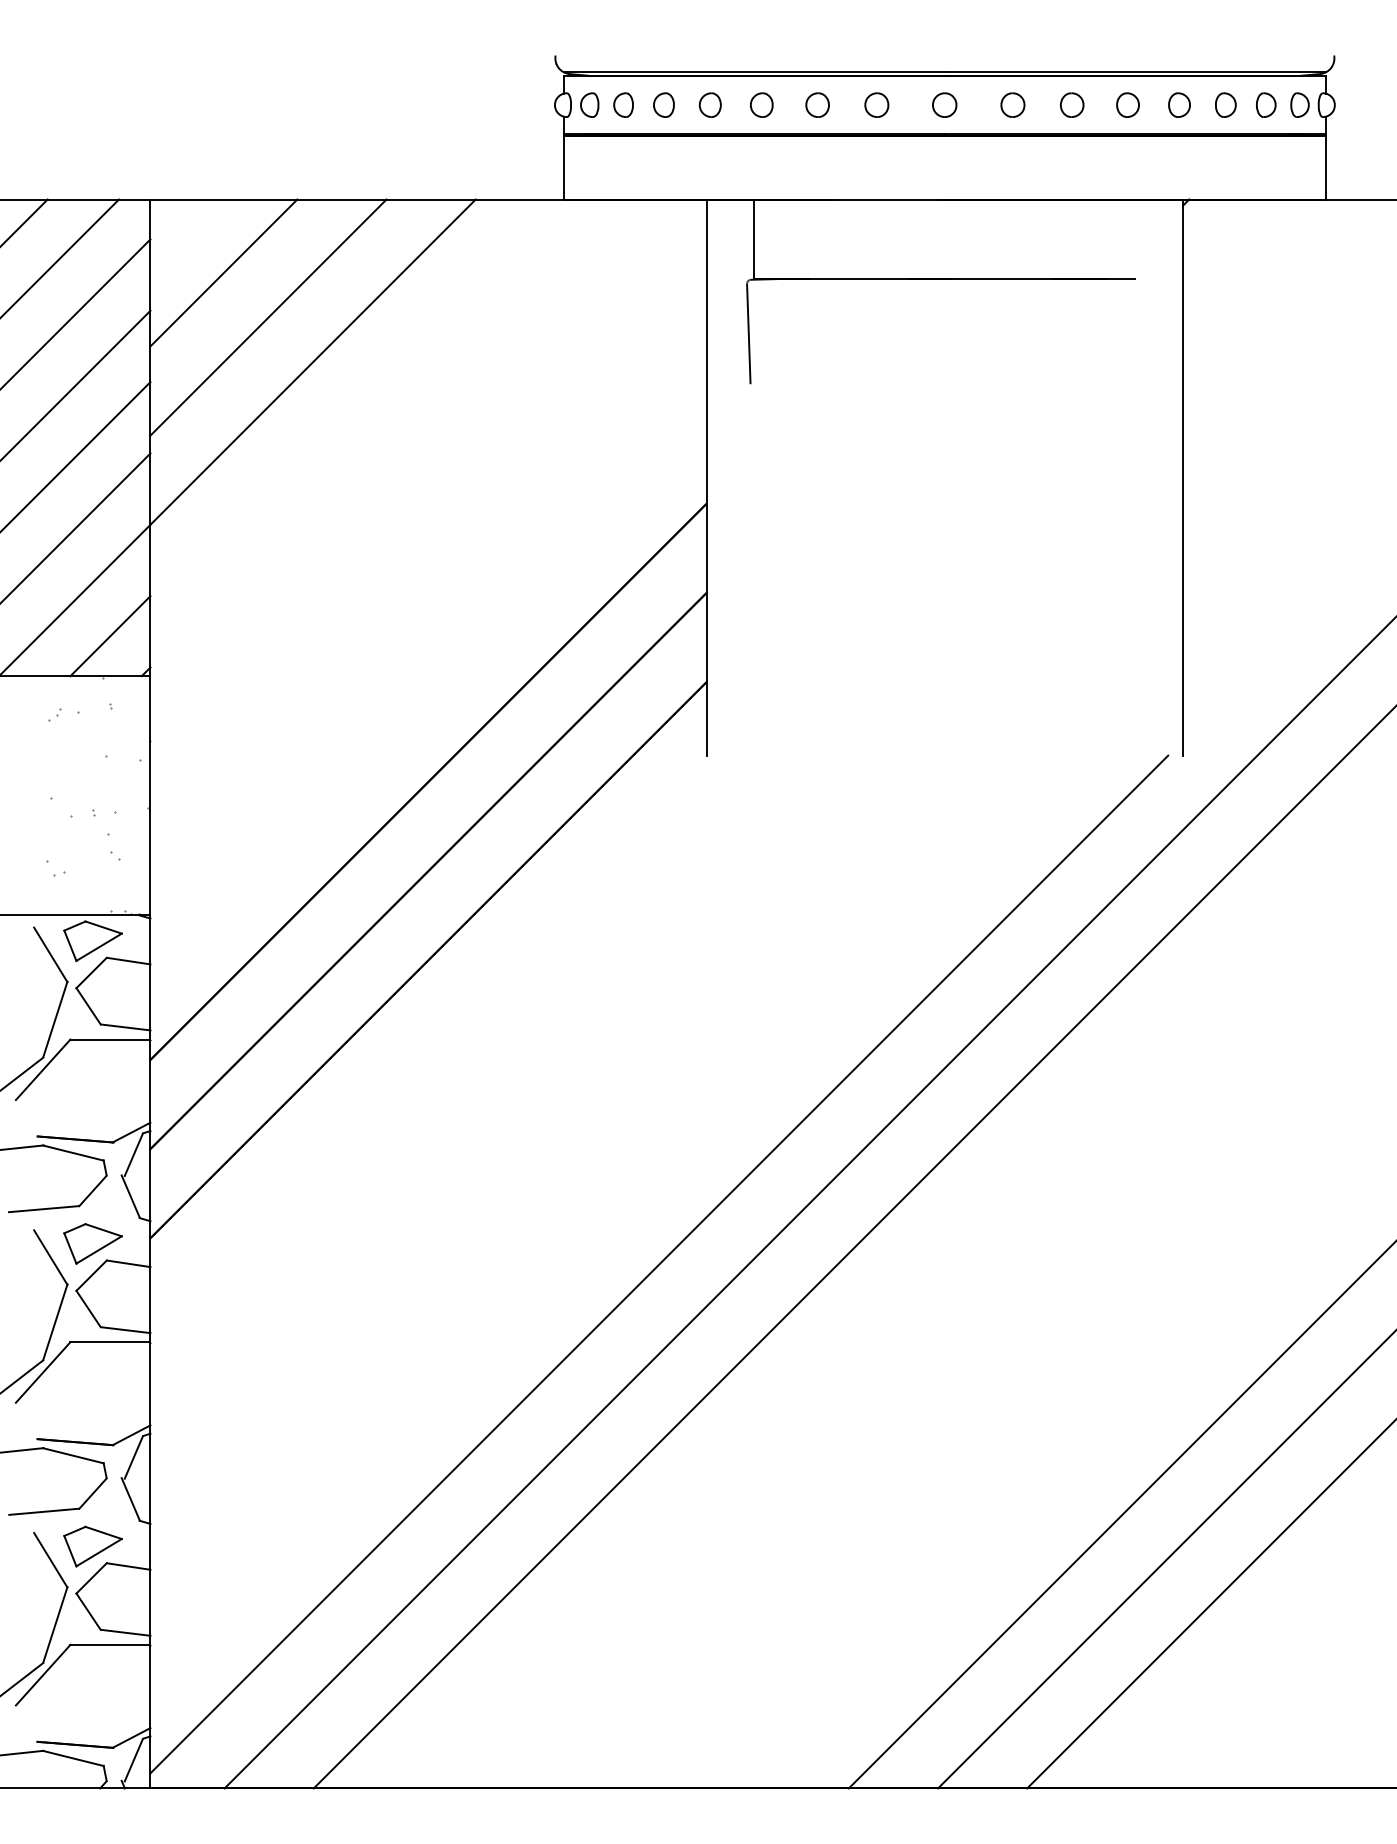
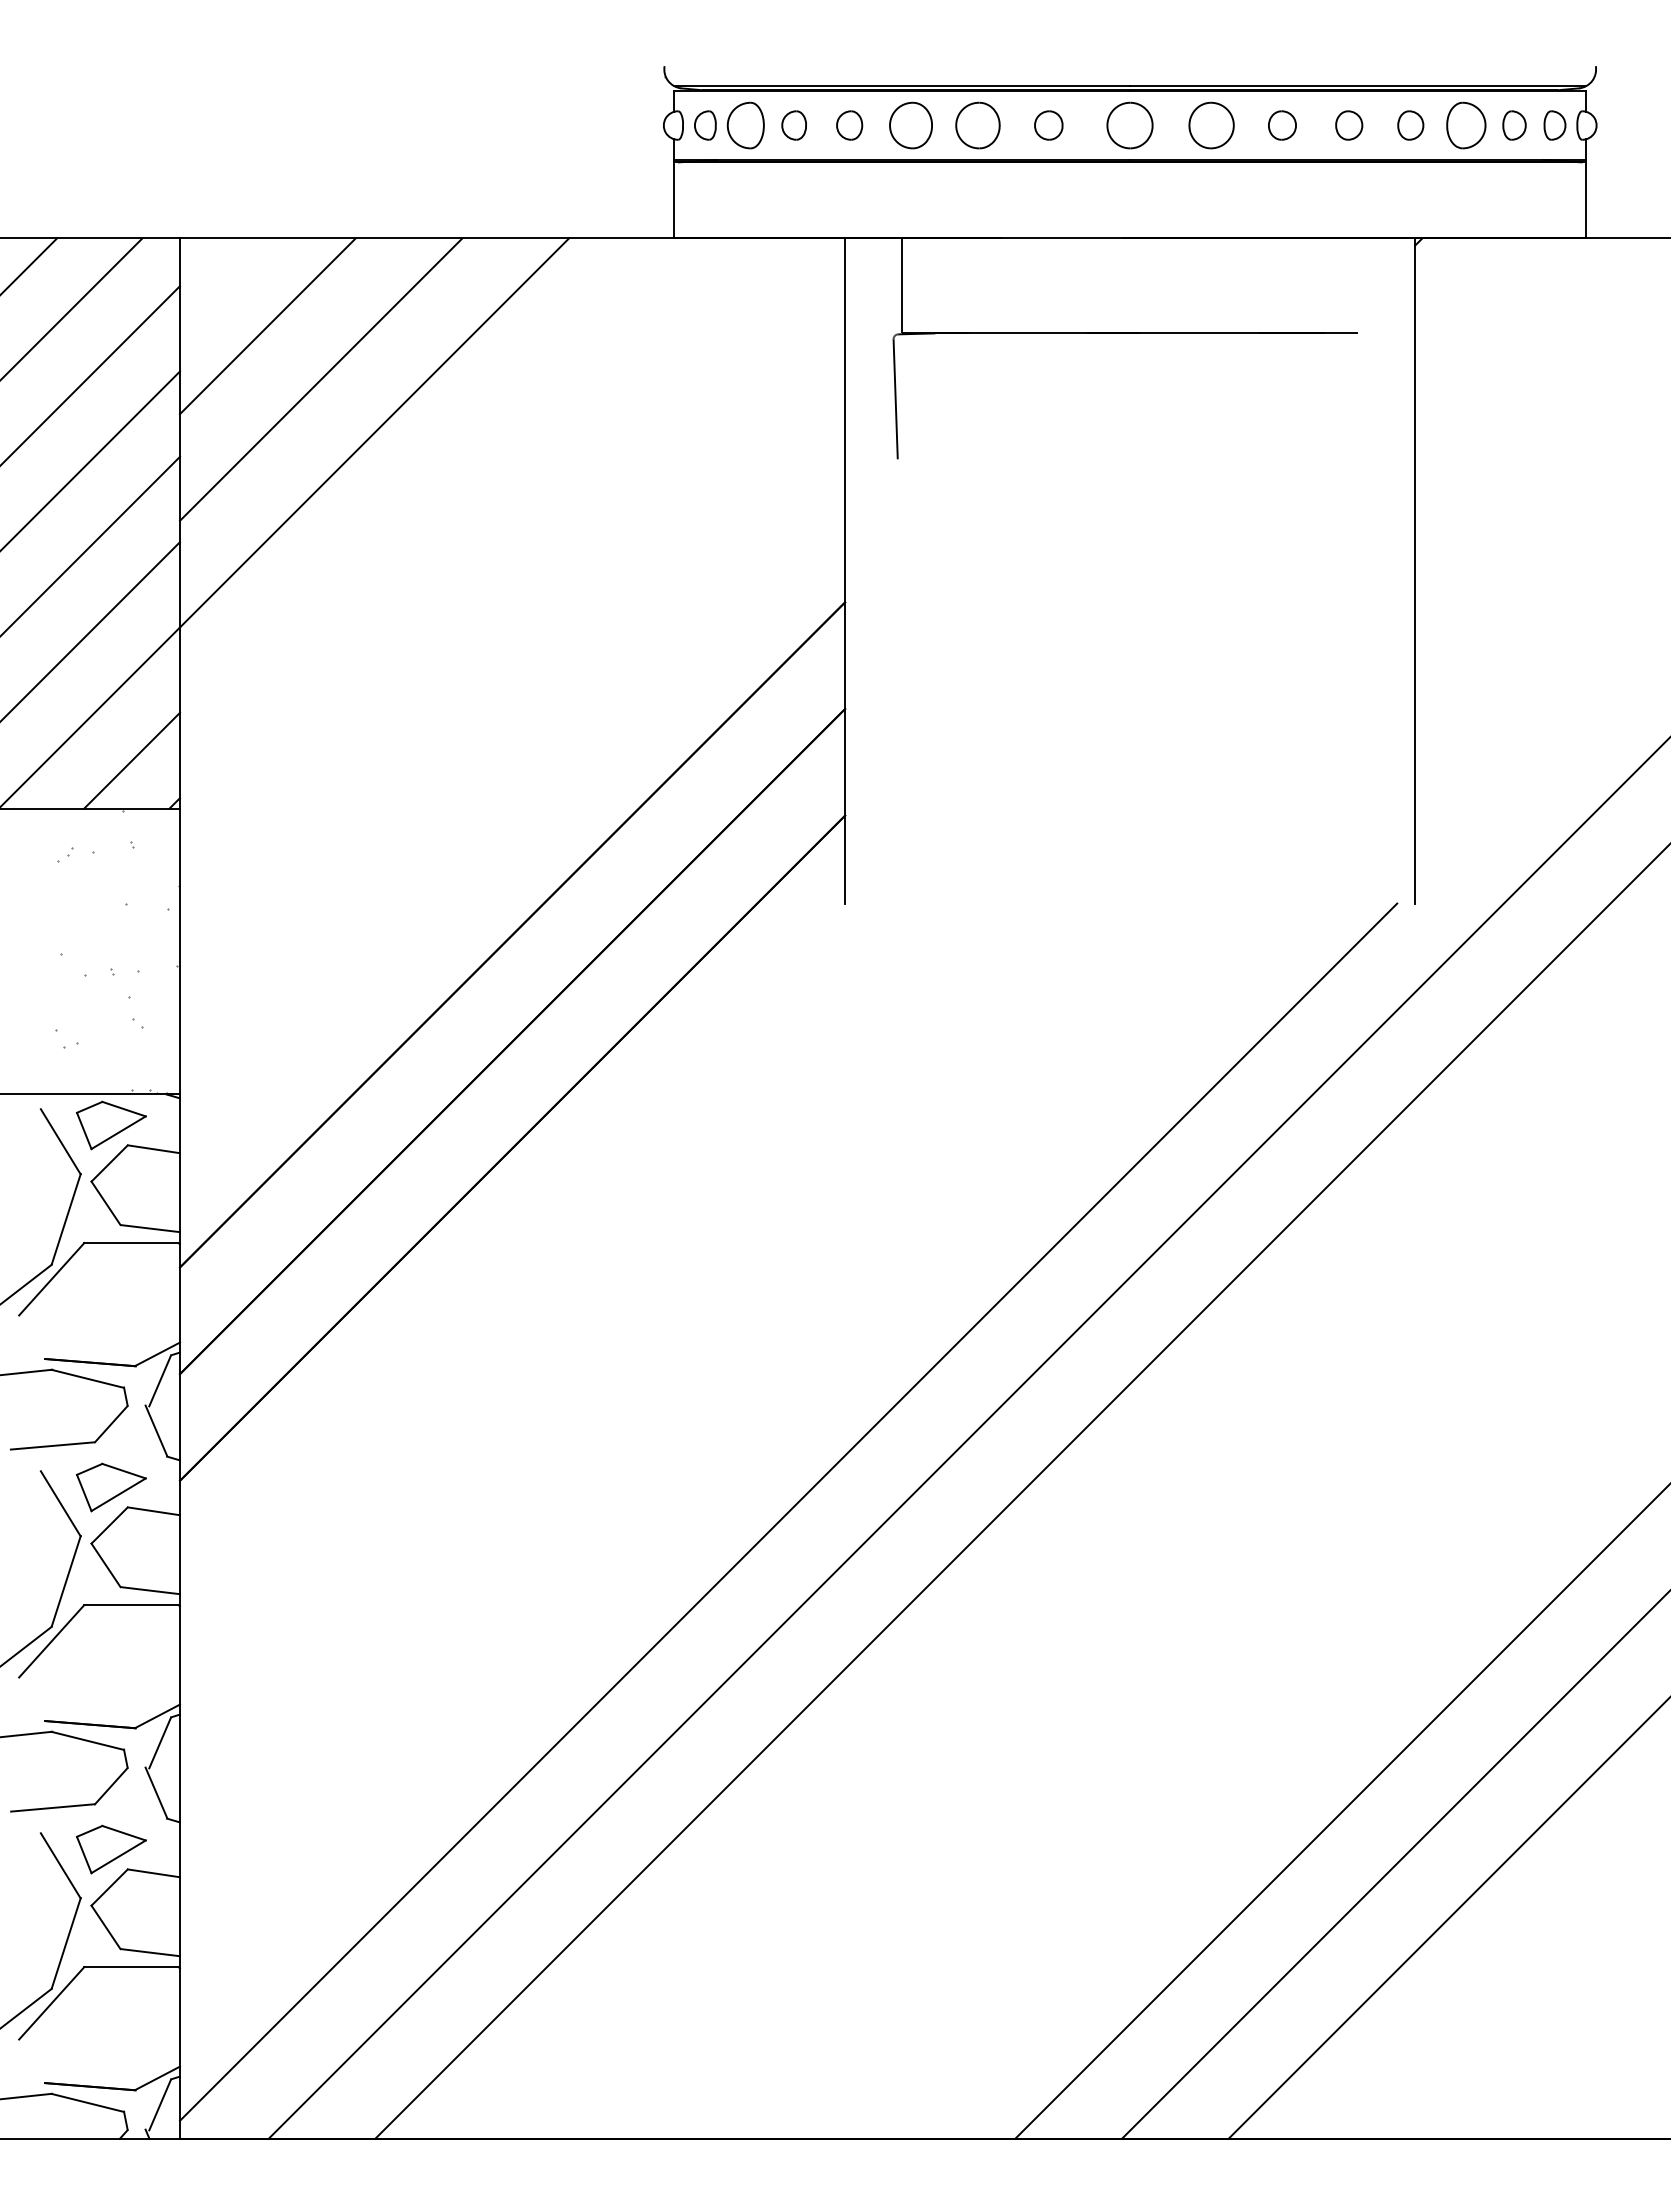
part: (623, 105) -> (745, 125), size x1.6
part: (762, 105) -> (911, 125), size x1.6
part: (817, 105) -> (977, 125), size x1.6
part: (944, 105) -> (1129, 125), size x1.6
part: (1012, 105) -> (1211, 125), size x1.6
part: (1225, 105) -> (1465, 125), size x1.6

